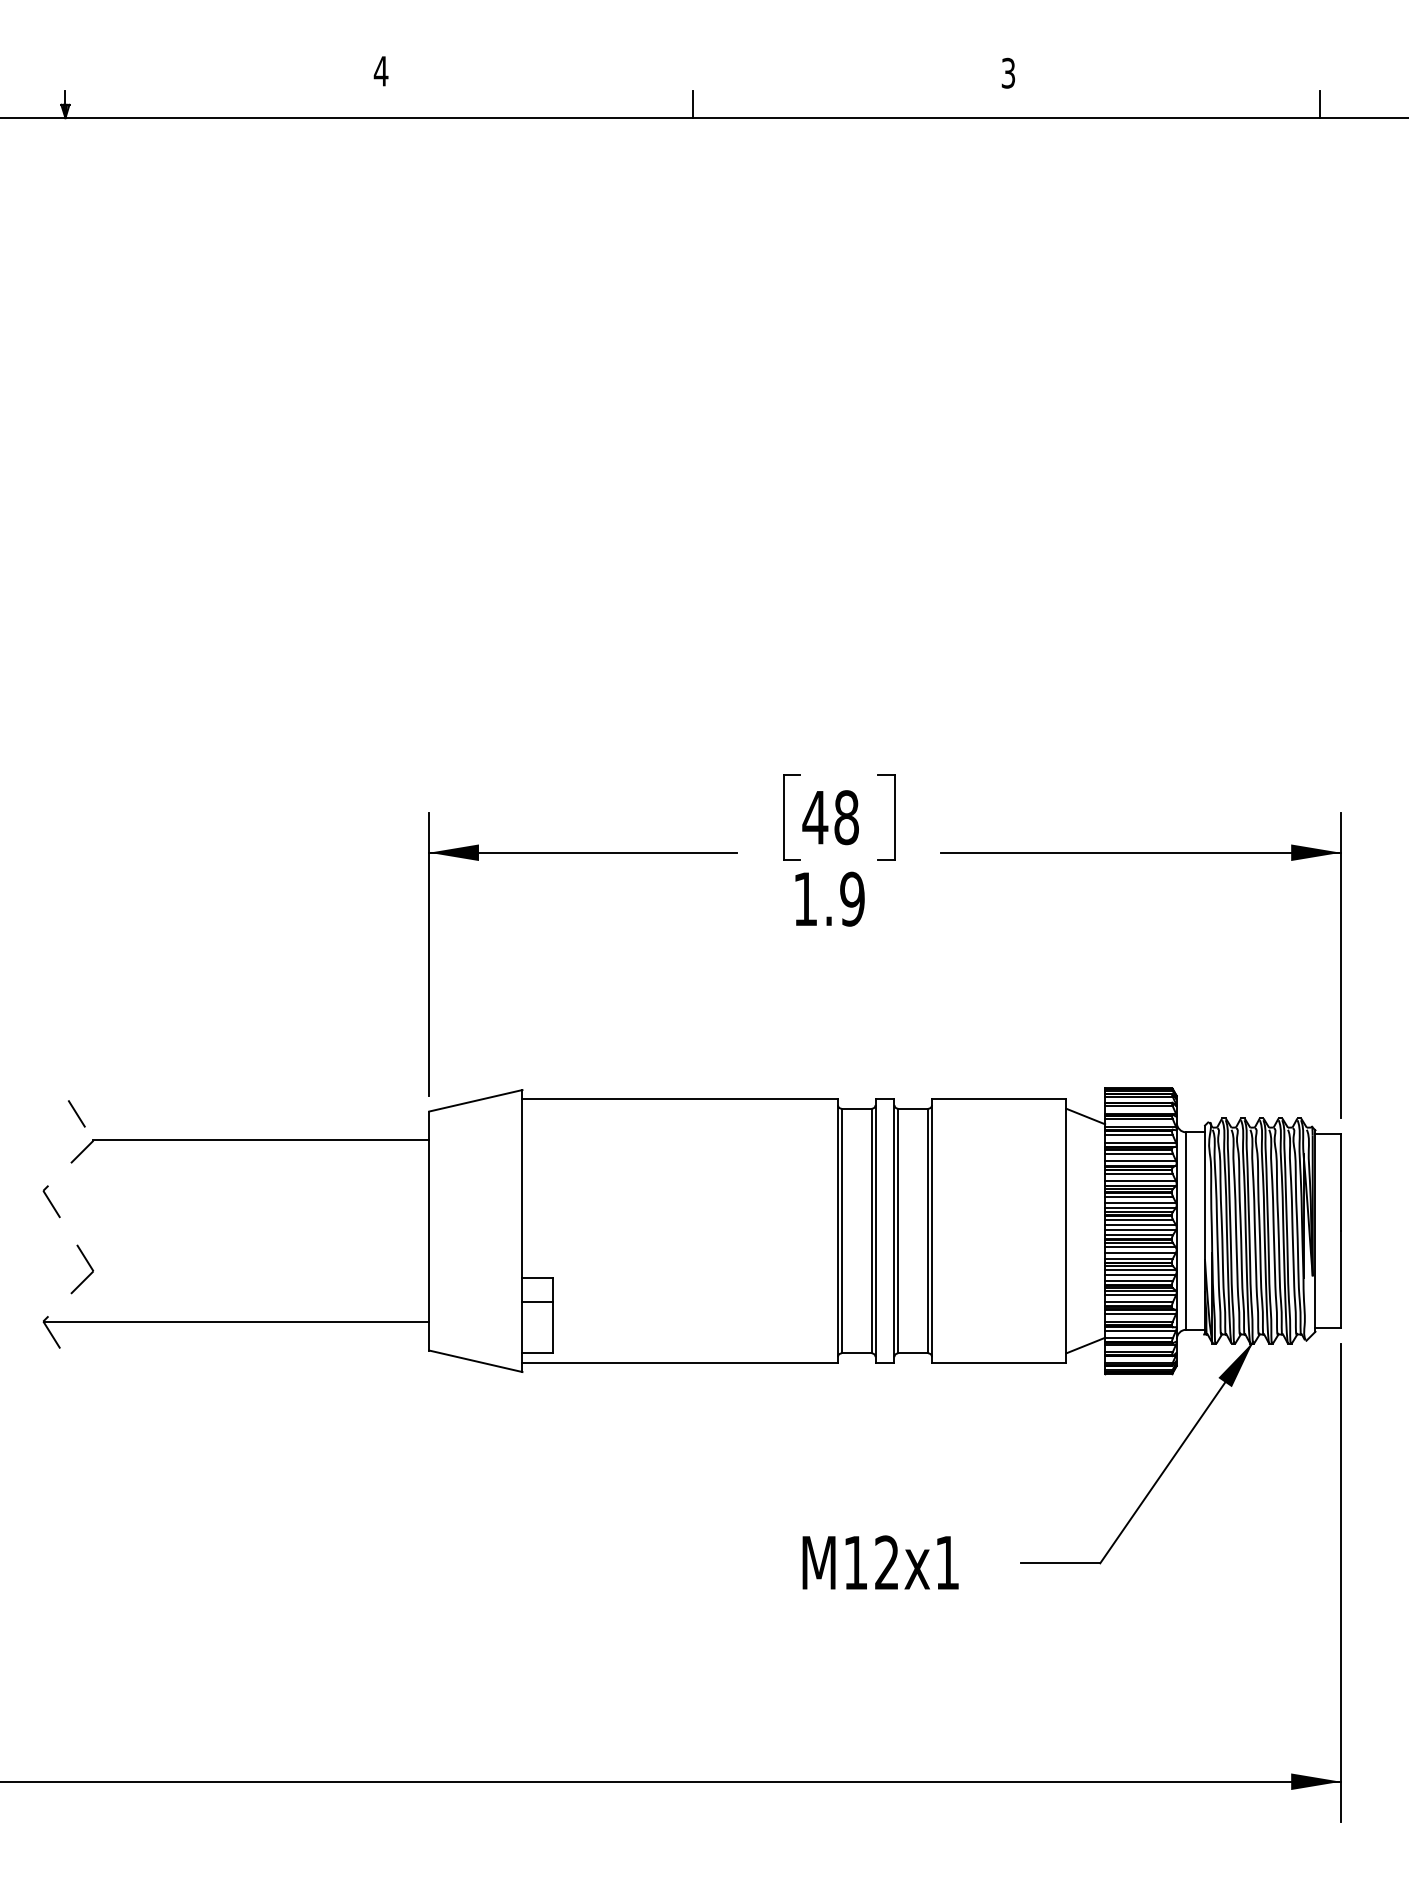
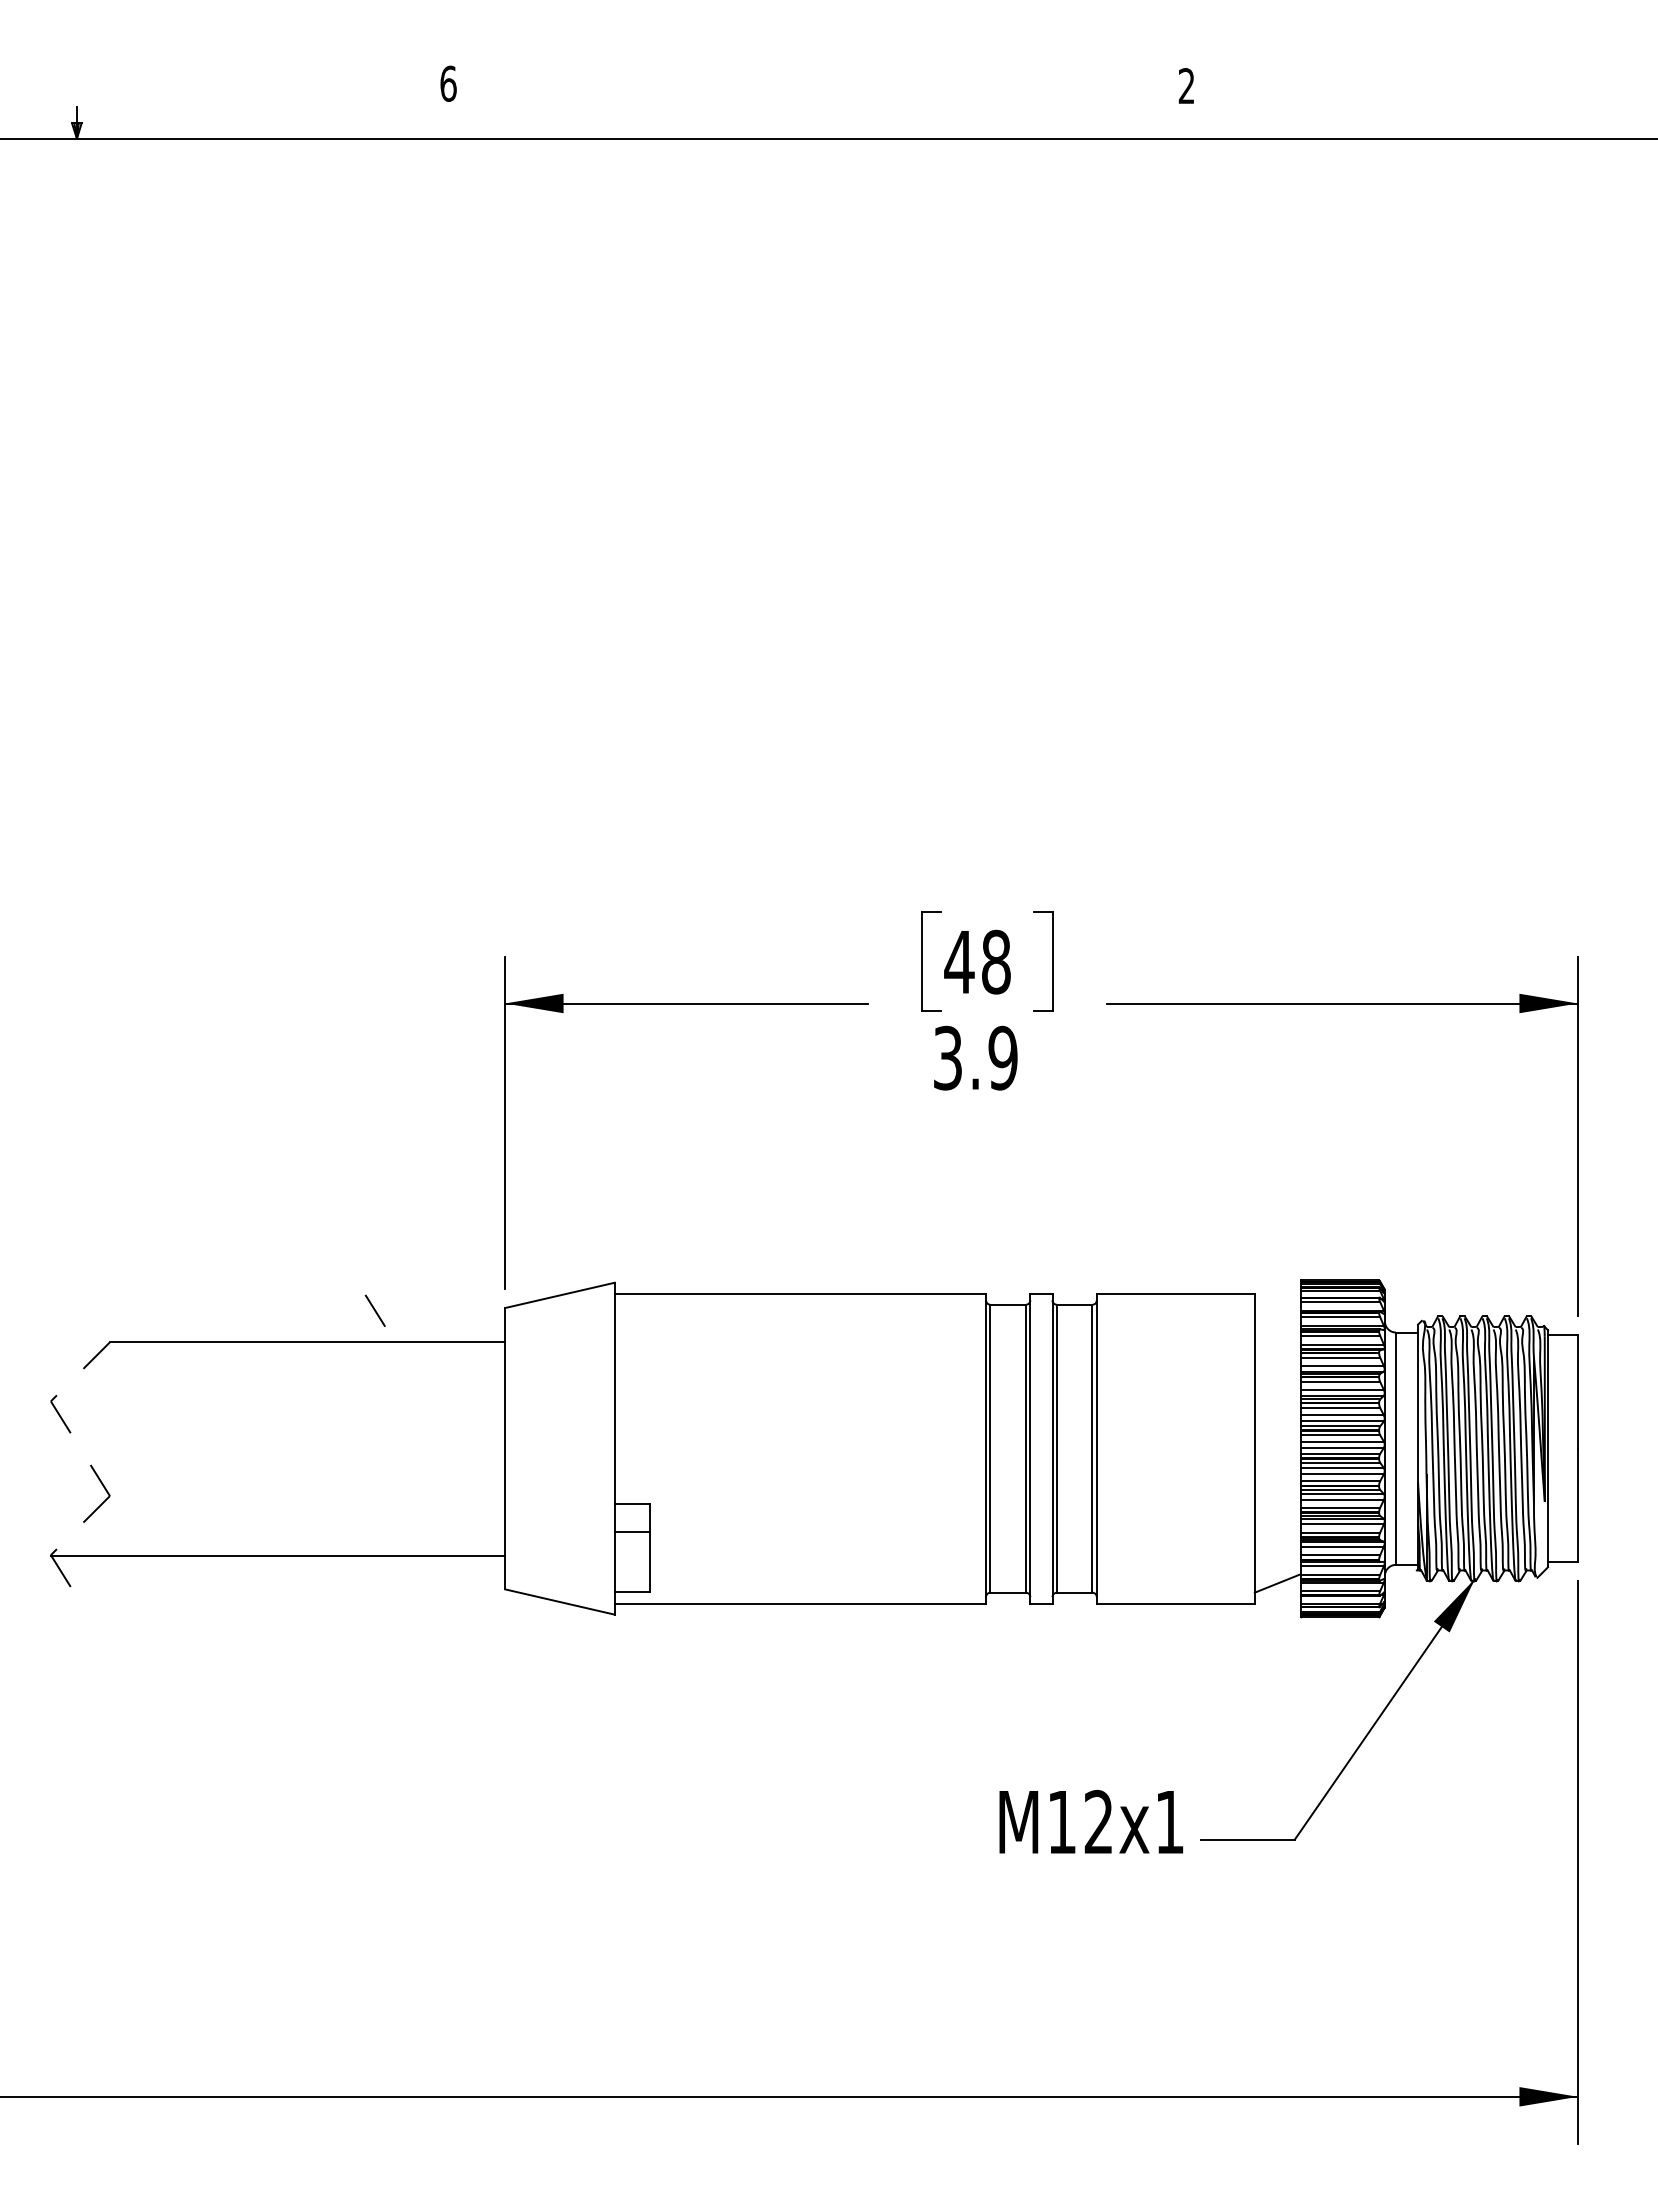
text: (381, 71) -> (448, 83), 4 -> 6
text: (1008, 73) -> (1186, 86), 3 -> 2
line: (693, 104) -> (815, 122), removed
line: (1320, 104) -> (1553, 122), removed
text: (805, 898) -> (947, 1057), 1.9 -> 3.9
line: (76, 1113) -> (374, 1310), moved
line: (1085, 1116) -> (1277, 1313), removed
text: (880, 1562) -> (1091, 1821), moved

